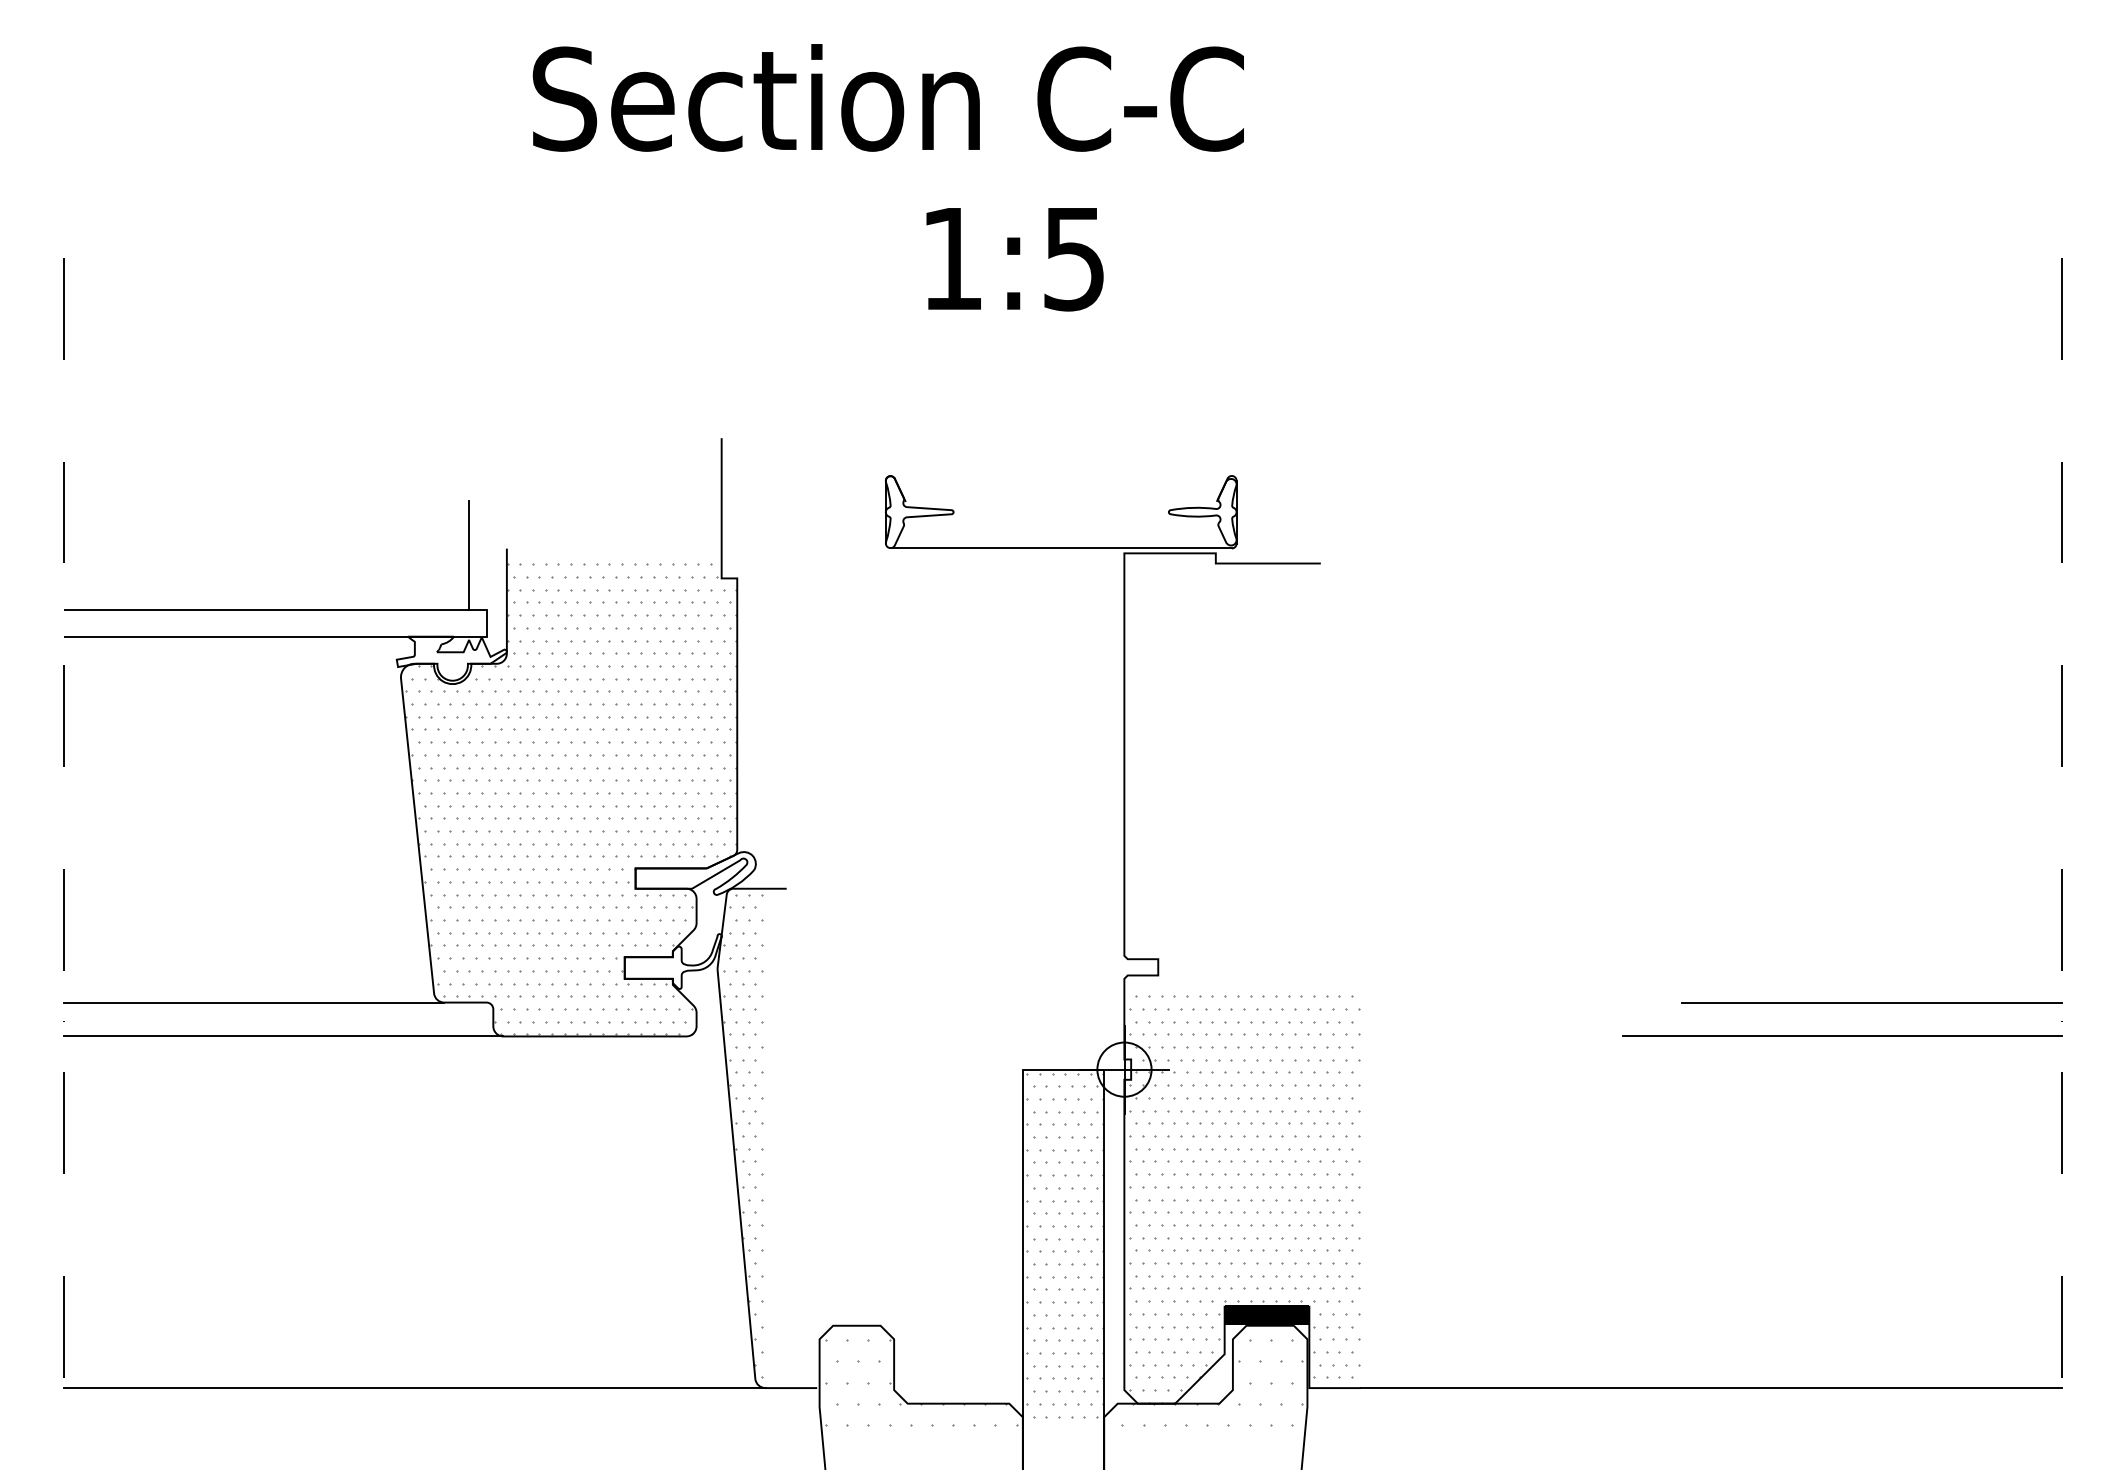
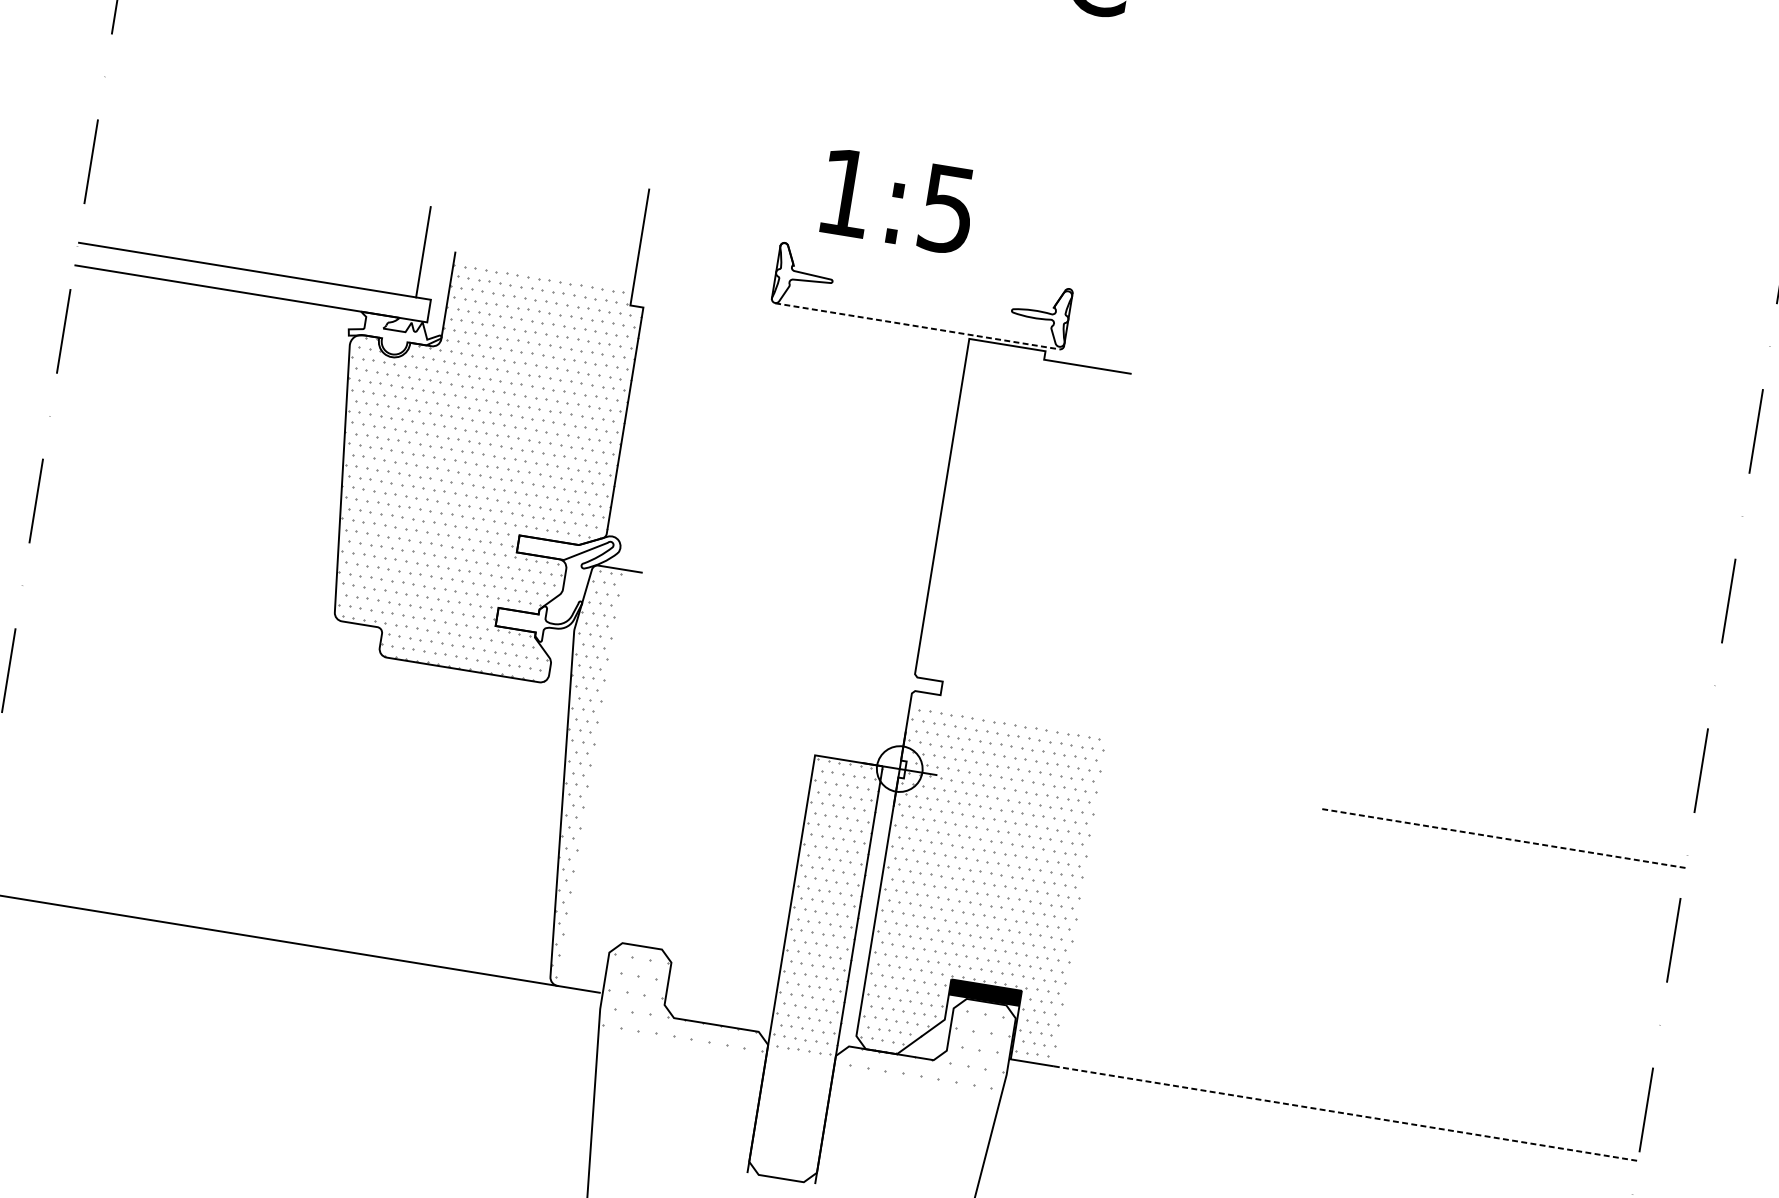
text: (1014, 259) -> (897, 201), moved
line: (1061, 548) -> (917, 326), solid -> dashed
line: (253, 1002) -> (183, 595), removed
line: (1872, 1002) -> (1532, 814), removed
line: (283, 1036) -> (203, 627), removed
line: (1842, 1036) -> (1502, 838), solid -> dashed
line: (1711, 1388) -> (1345, 1113), solid -> dashed

